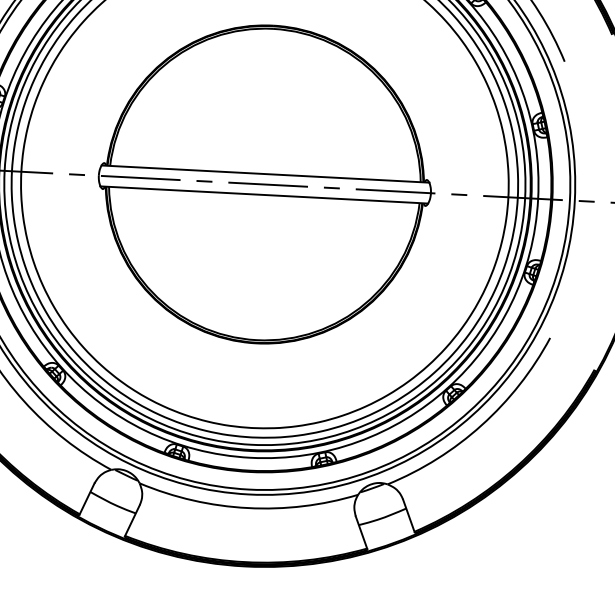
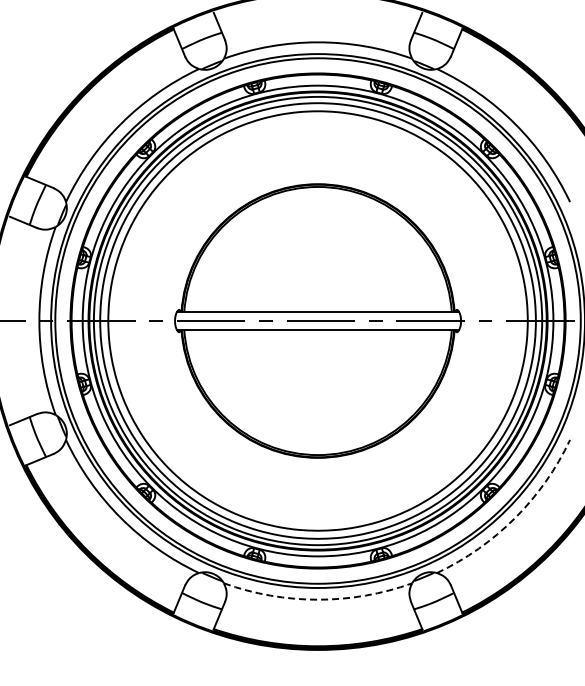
arc: (482, 425) -> (515, 518), solid -> dashed
arc: (248, 507) -> (318, 599), solid -> dashed

